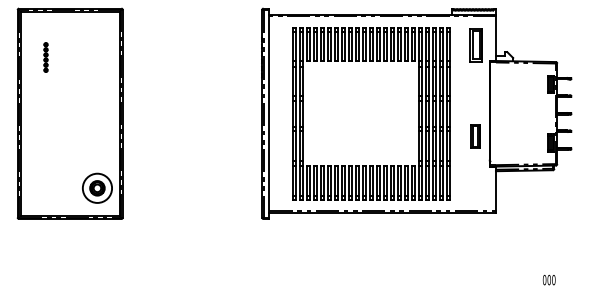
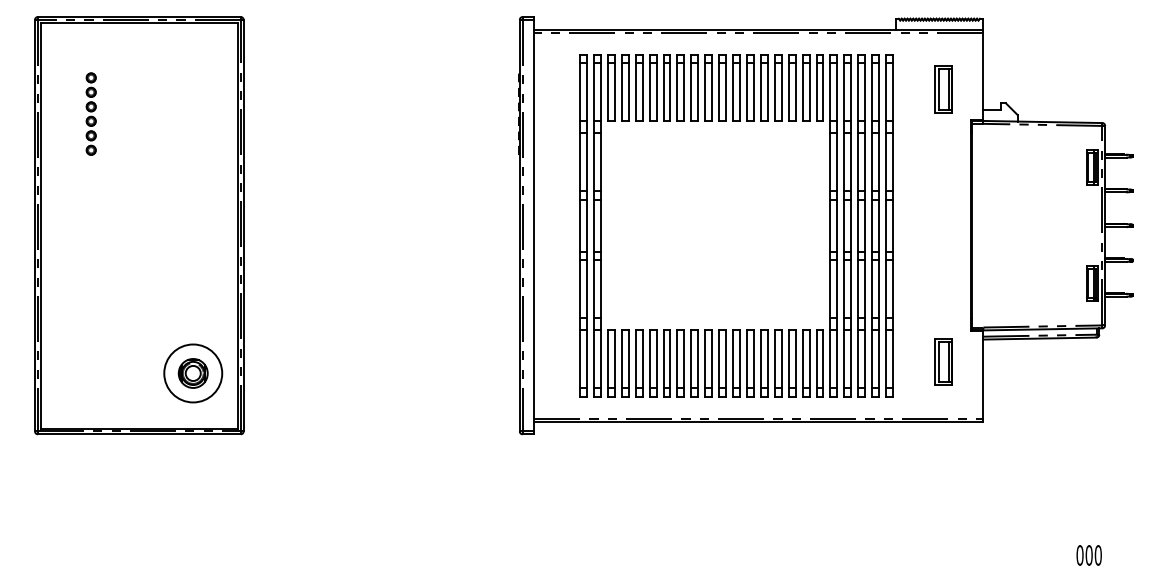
part: (475, 44) -> (942, 88), size x0.71
part: (45, 57) -> (90, 114), size x1.43
part: (475, 136) -> (942, 361), moved

